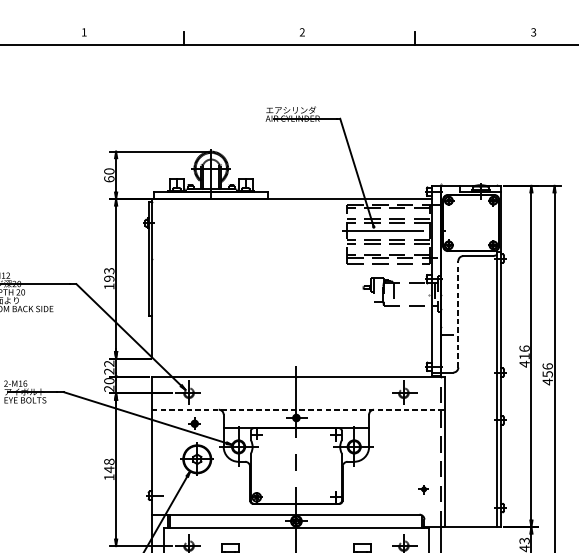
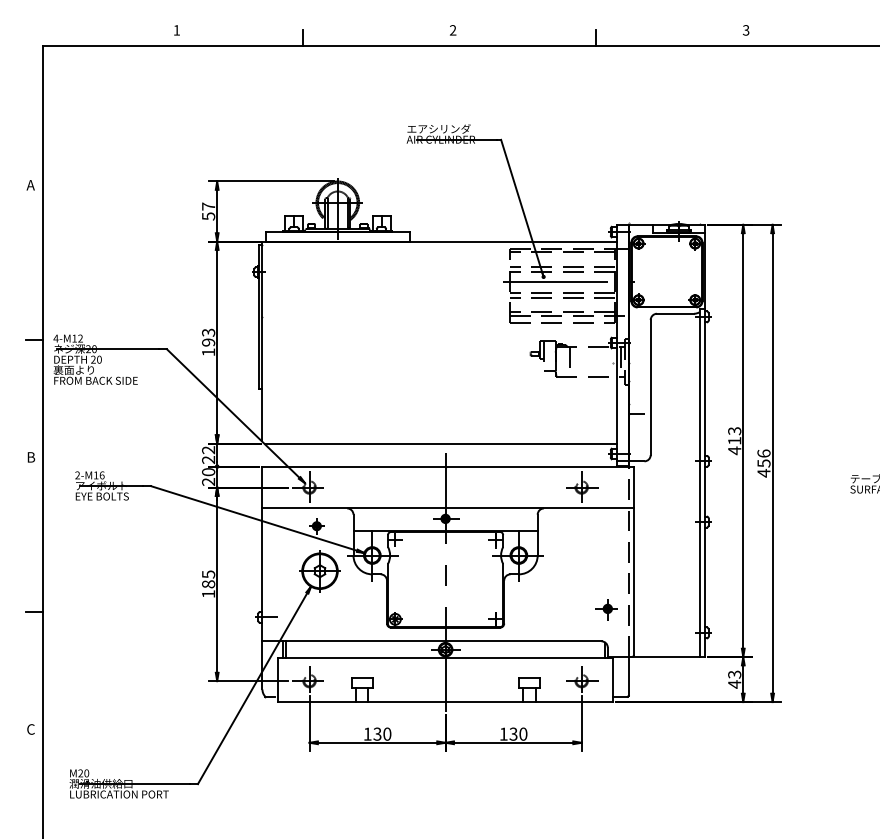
text: (109, 175) -> (208, 211), 60 -> 57
line: (458, 314) -> (650, 387), dashed -> solid
text: (524, 349) -> (734, 431), 416 -> 413
line: (292, 358) -> (440, 443), added
line: (298, 409) -> (448, 508), dashed -> solid
text: (109, 465) -> (208, 579), 148 -> 185
part: (423, 489) -> (606, 609), size x1.67

